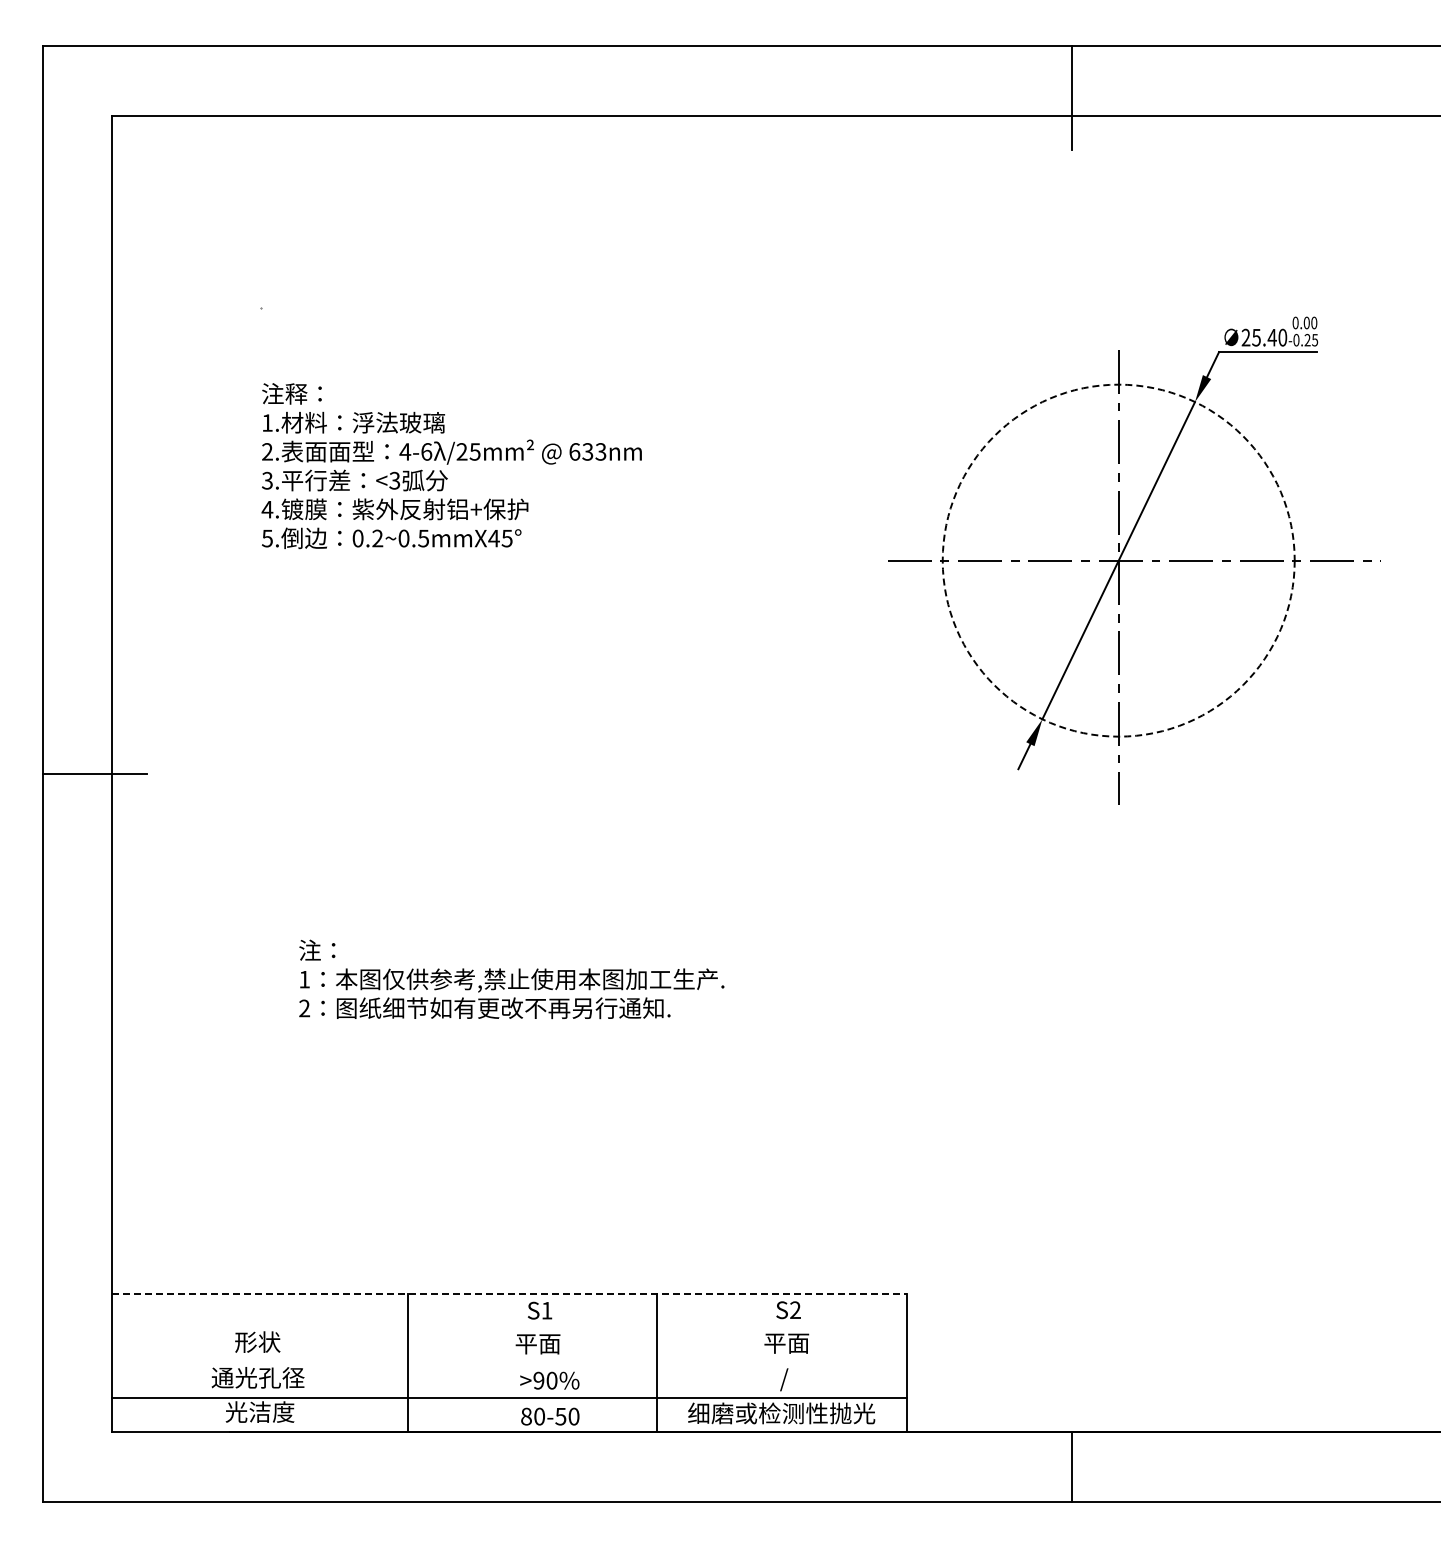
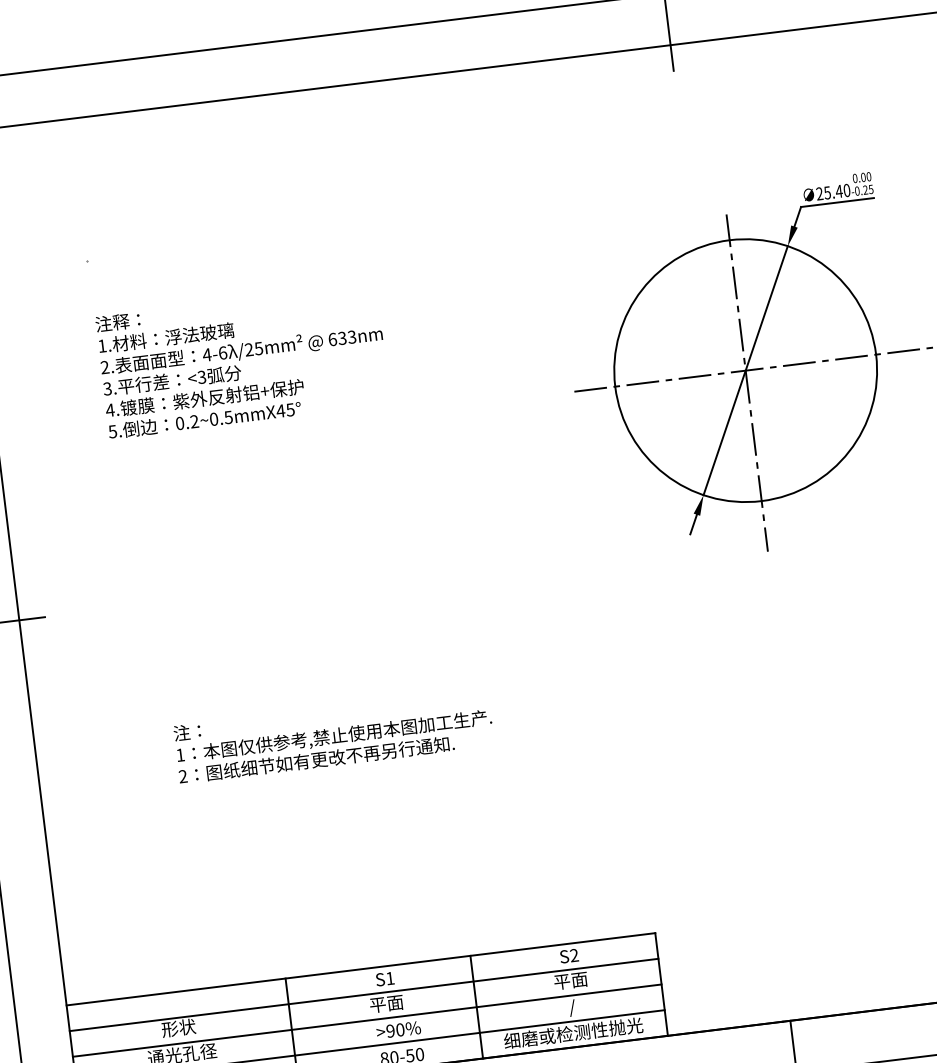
circle: (1118, 560) -> (745, 370), dashed -> solid
line: (510, 1293) -> (361, 969), dashed -> solid
line: (509, 1328) -> (364, 995), added
line: (509, 1362) -> (367, 1020), added

